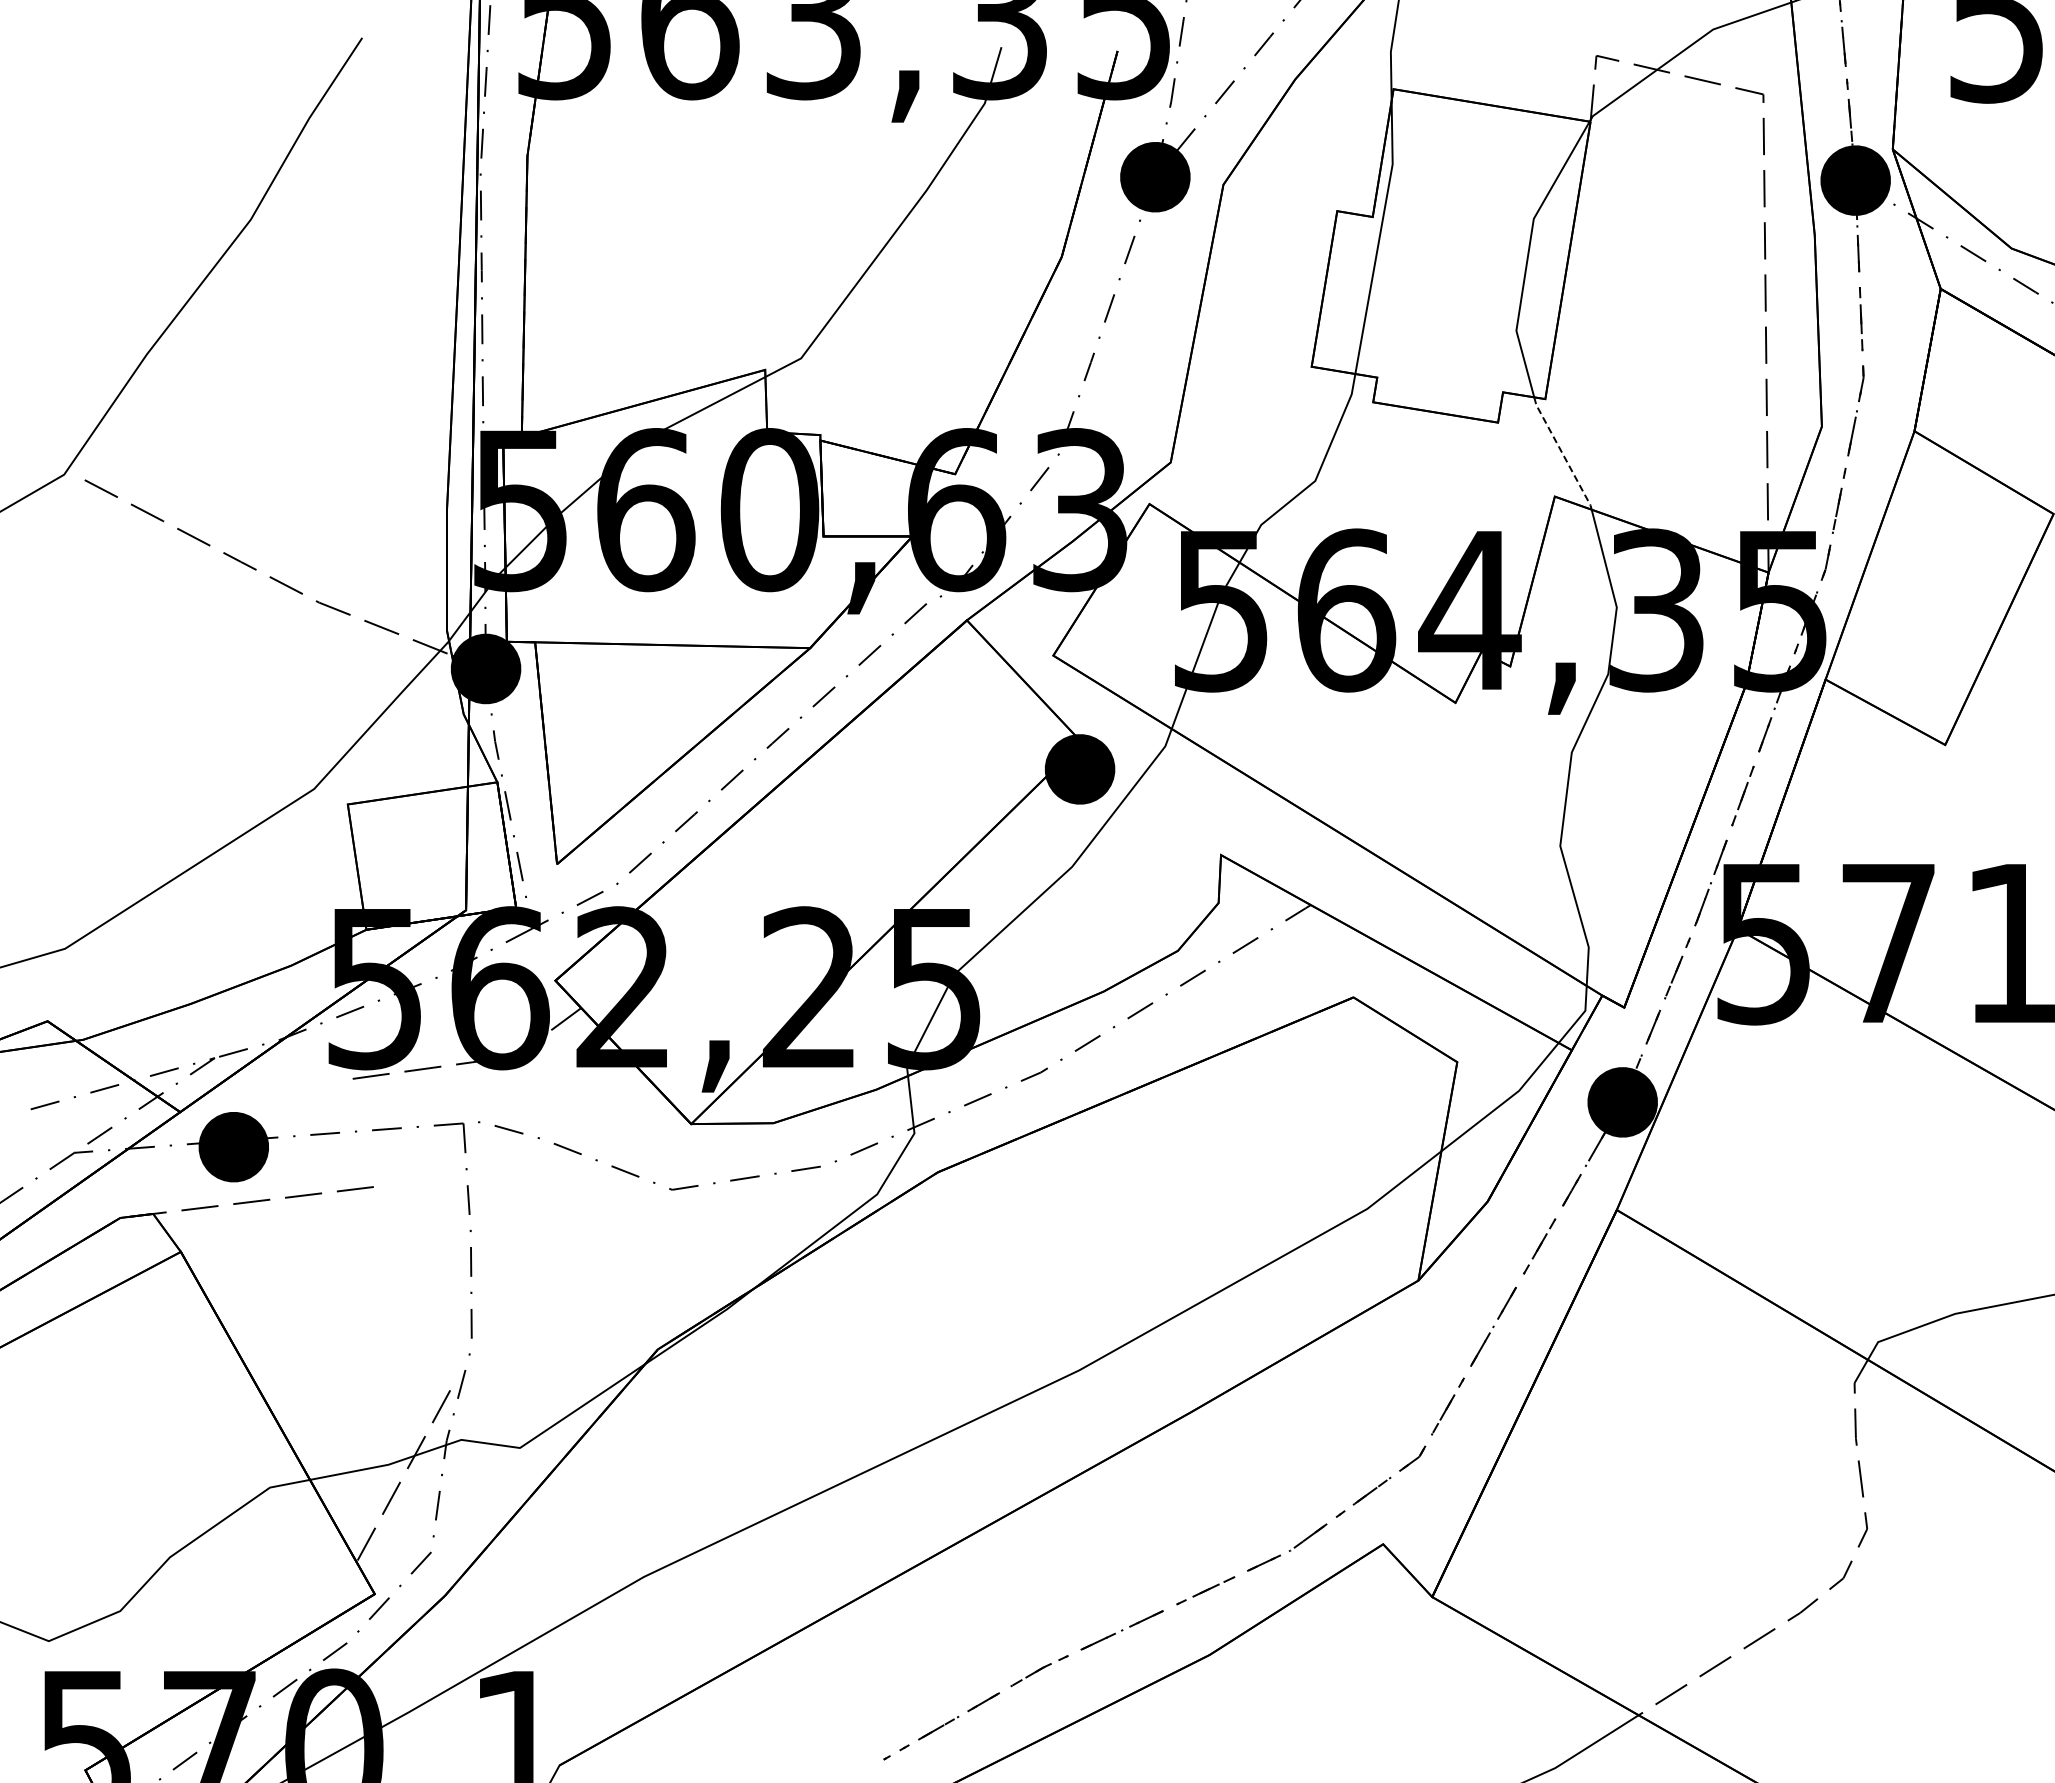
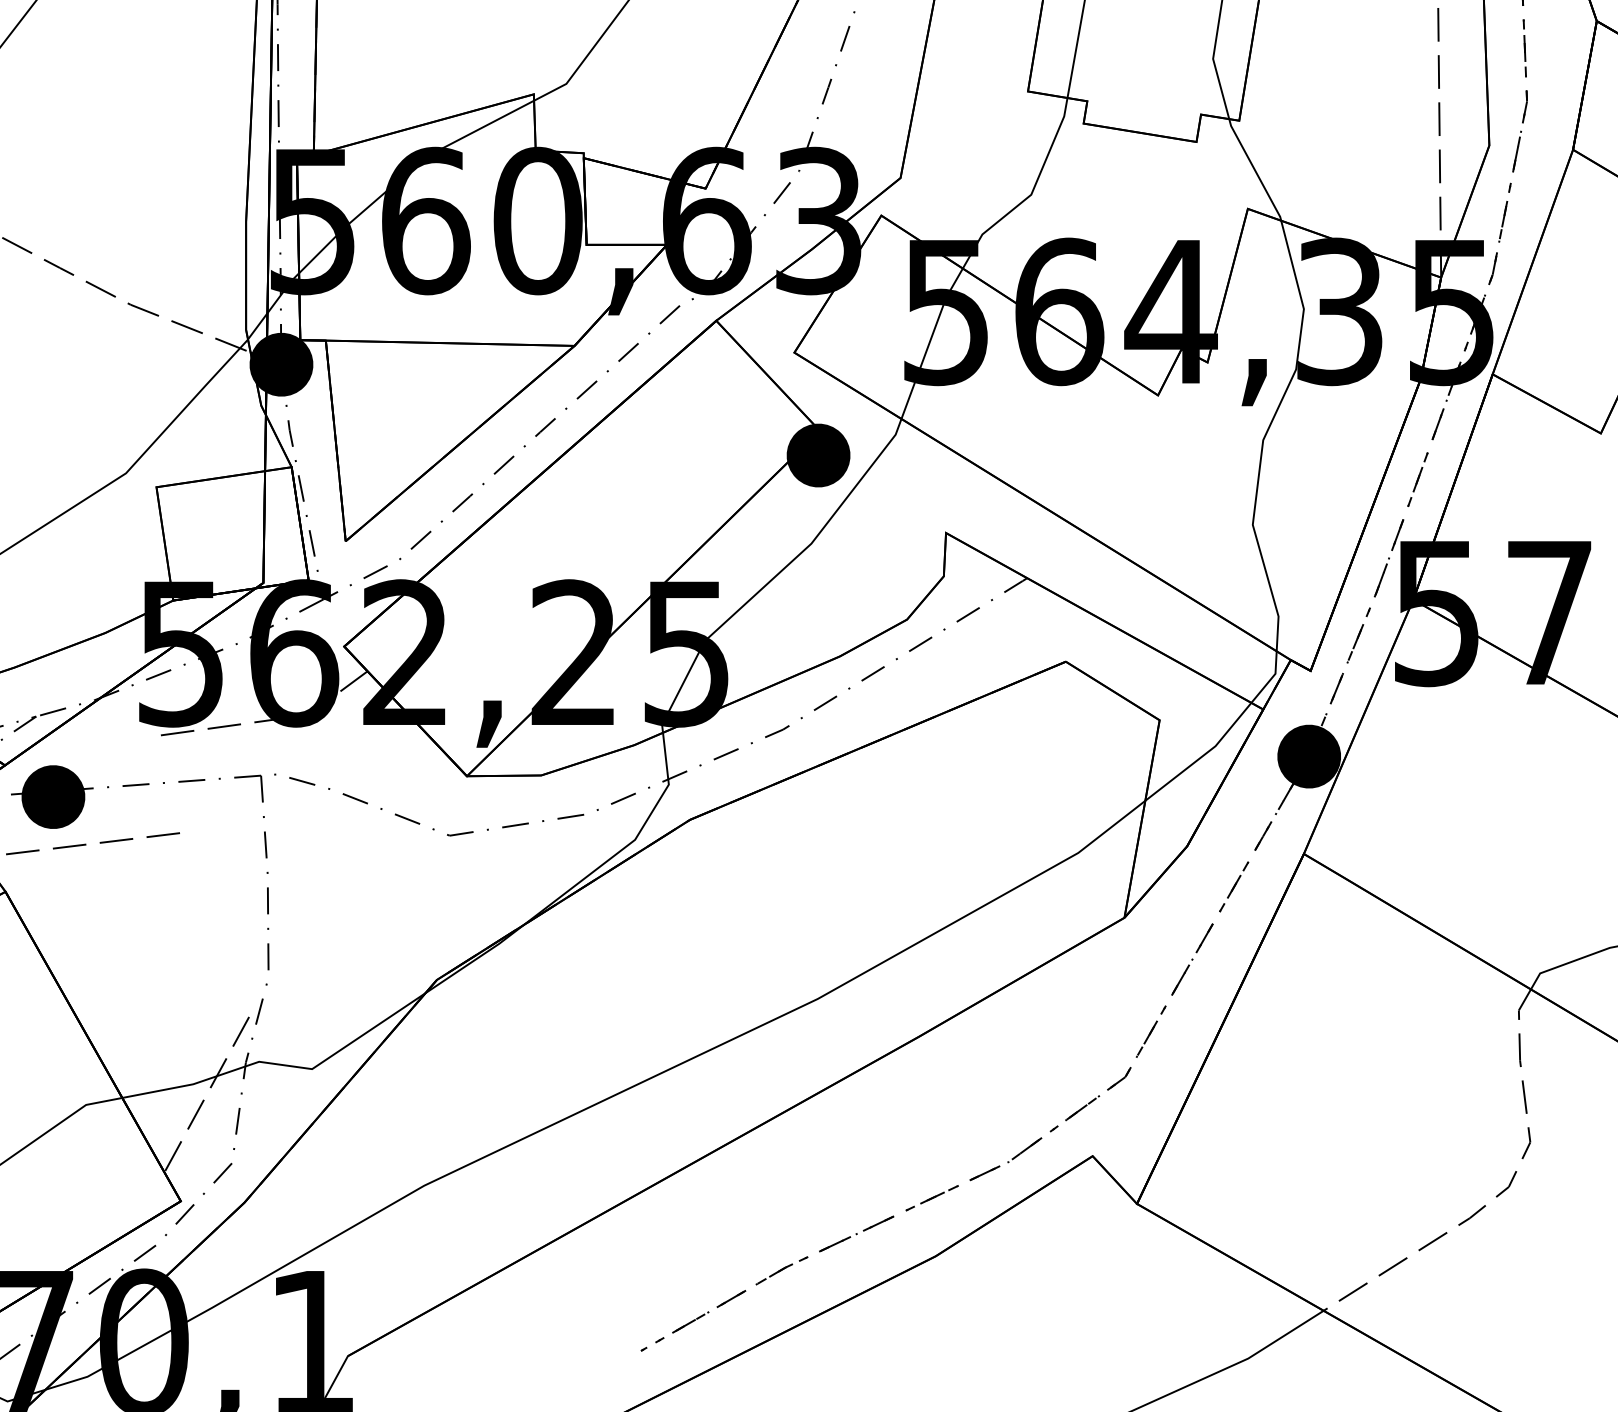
line: (1562, 453) -> (1254, 169), dashed -> solid

